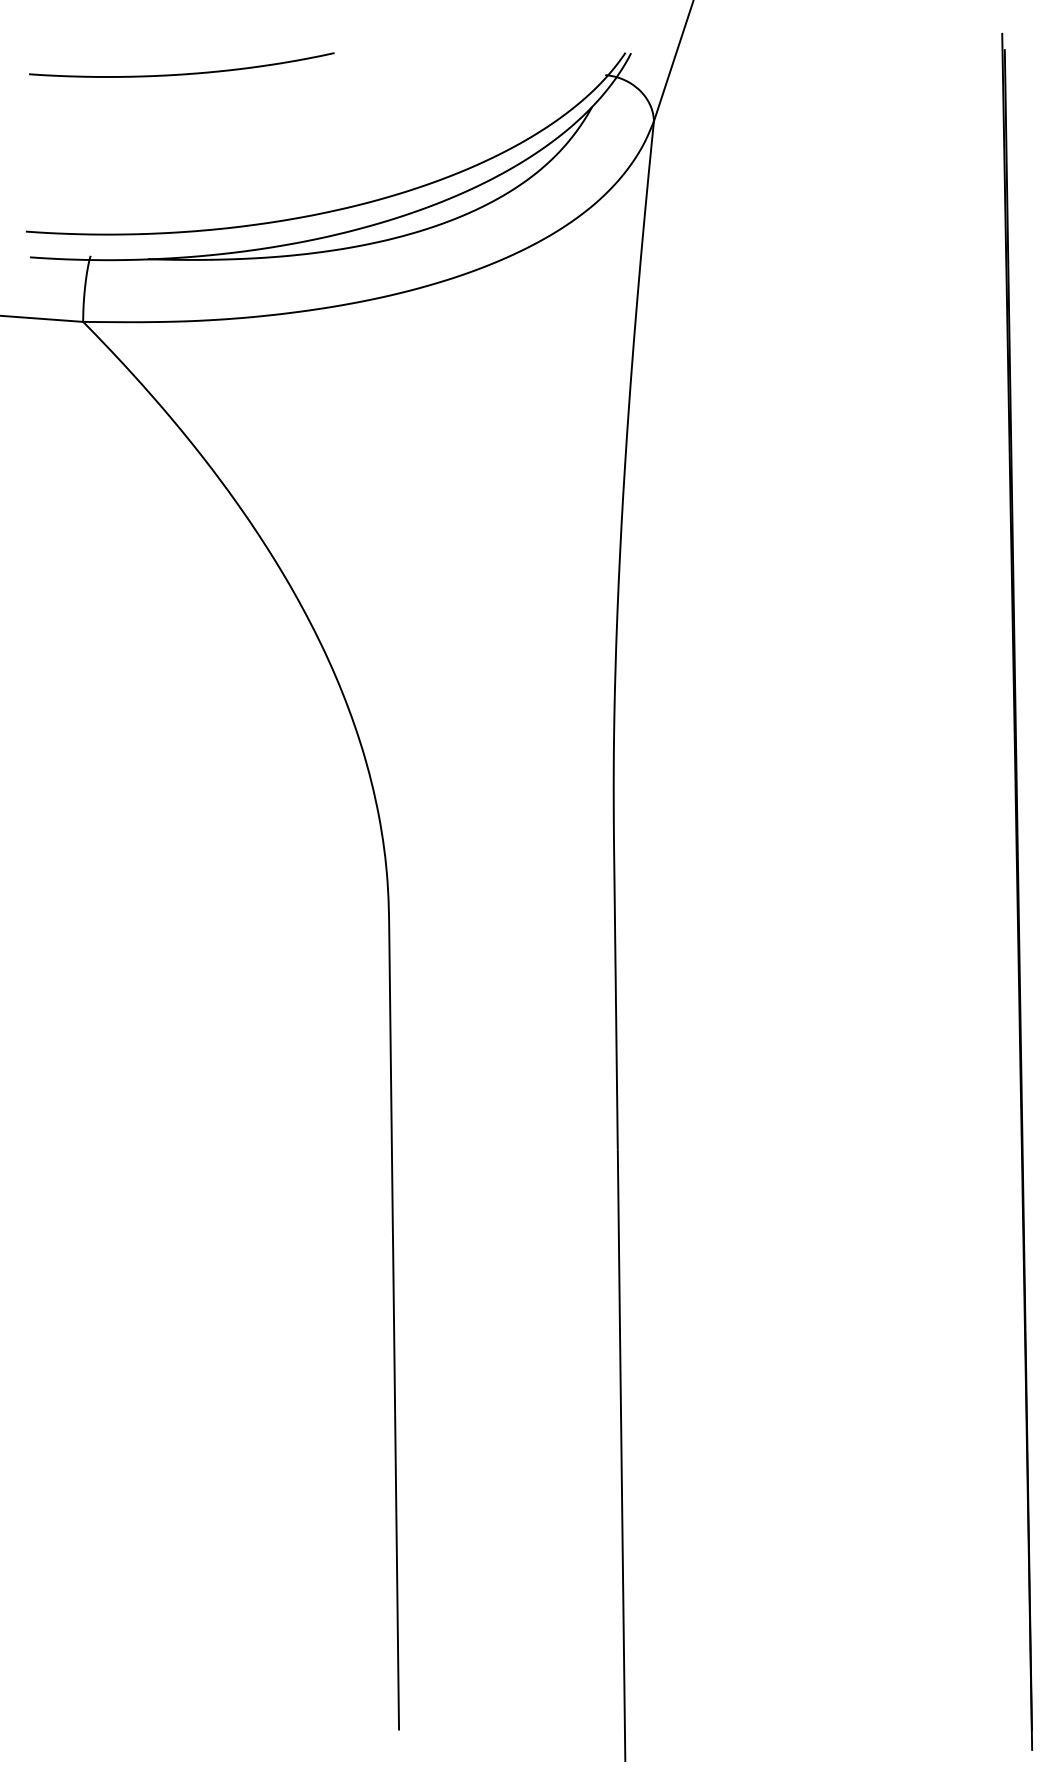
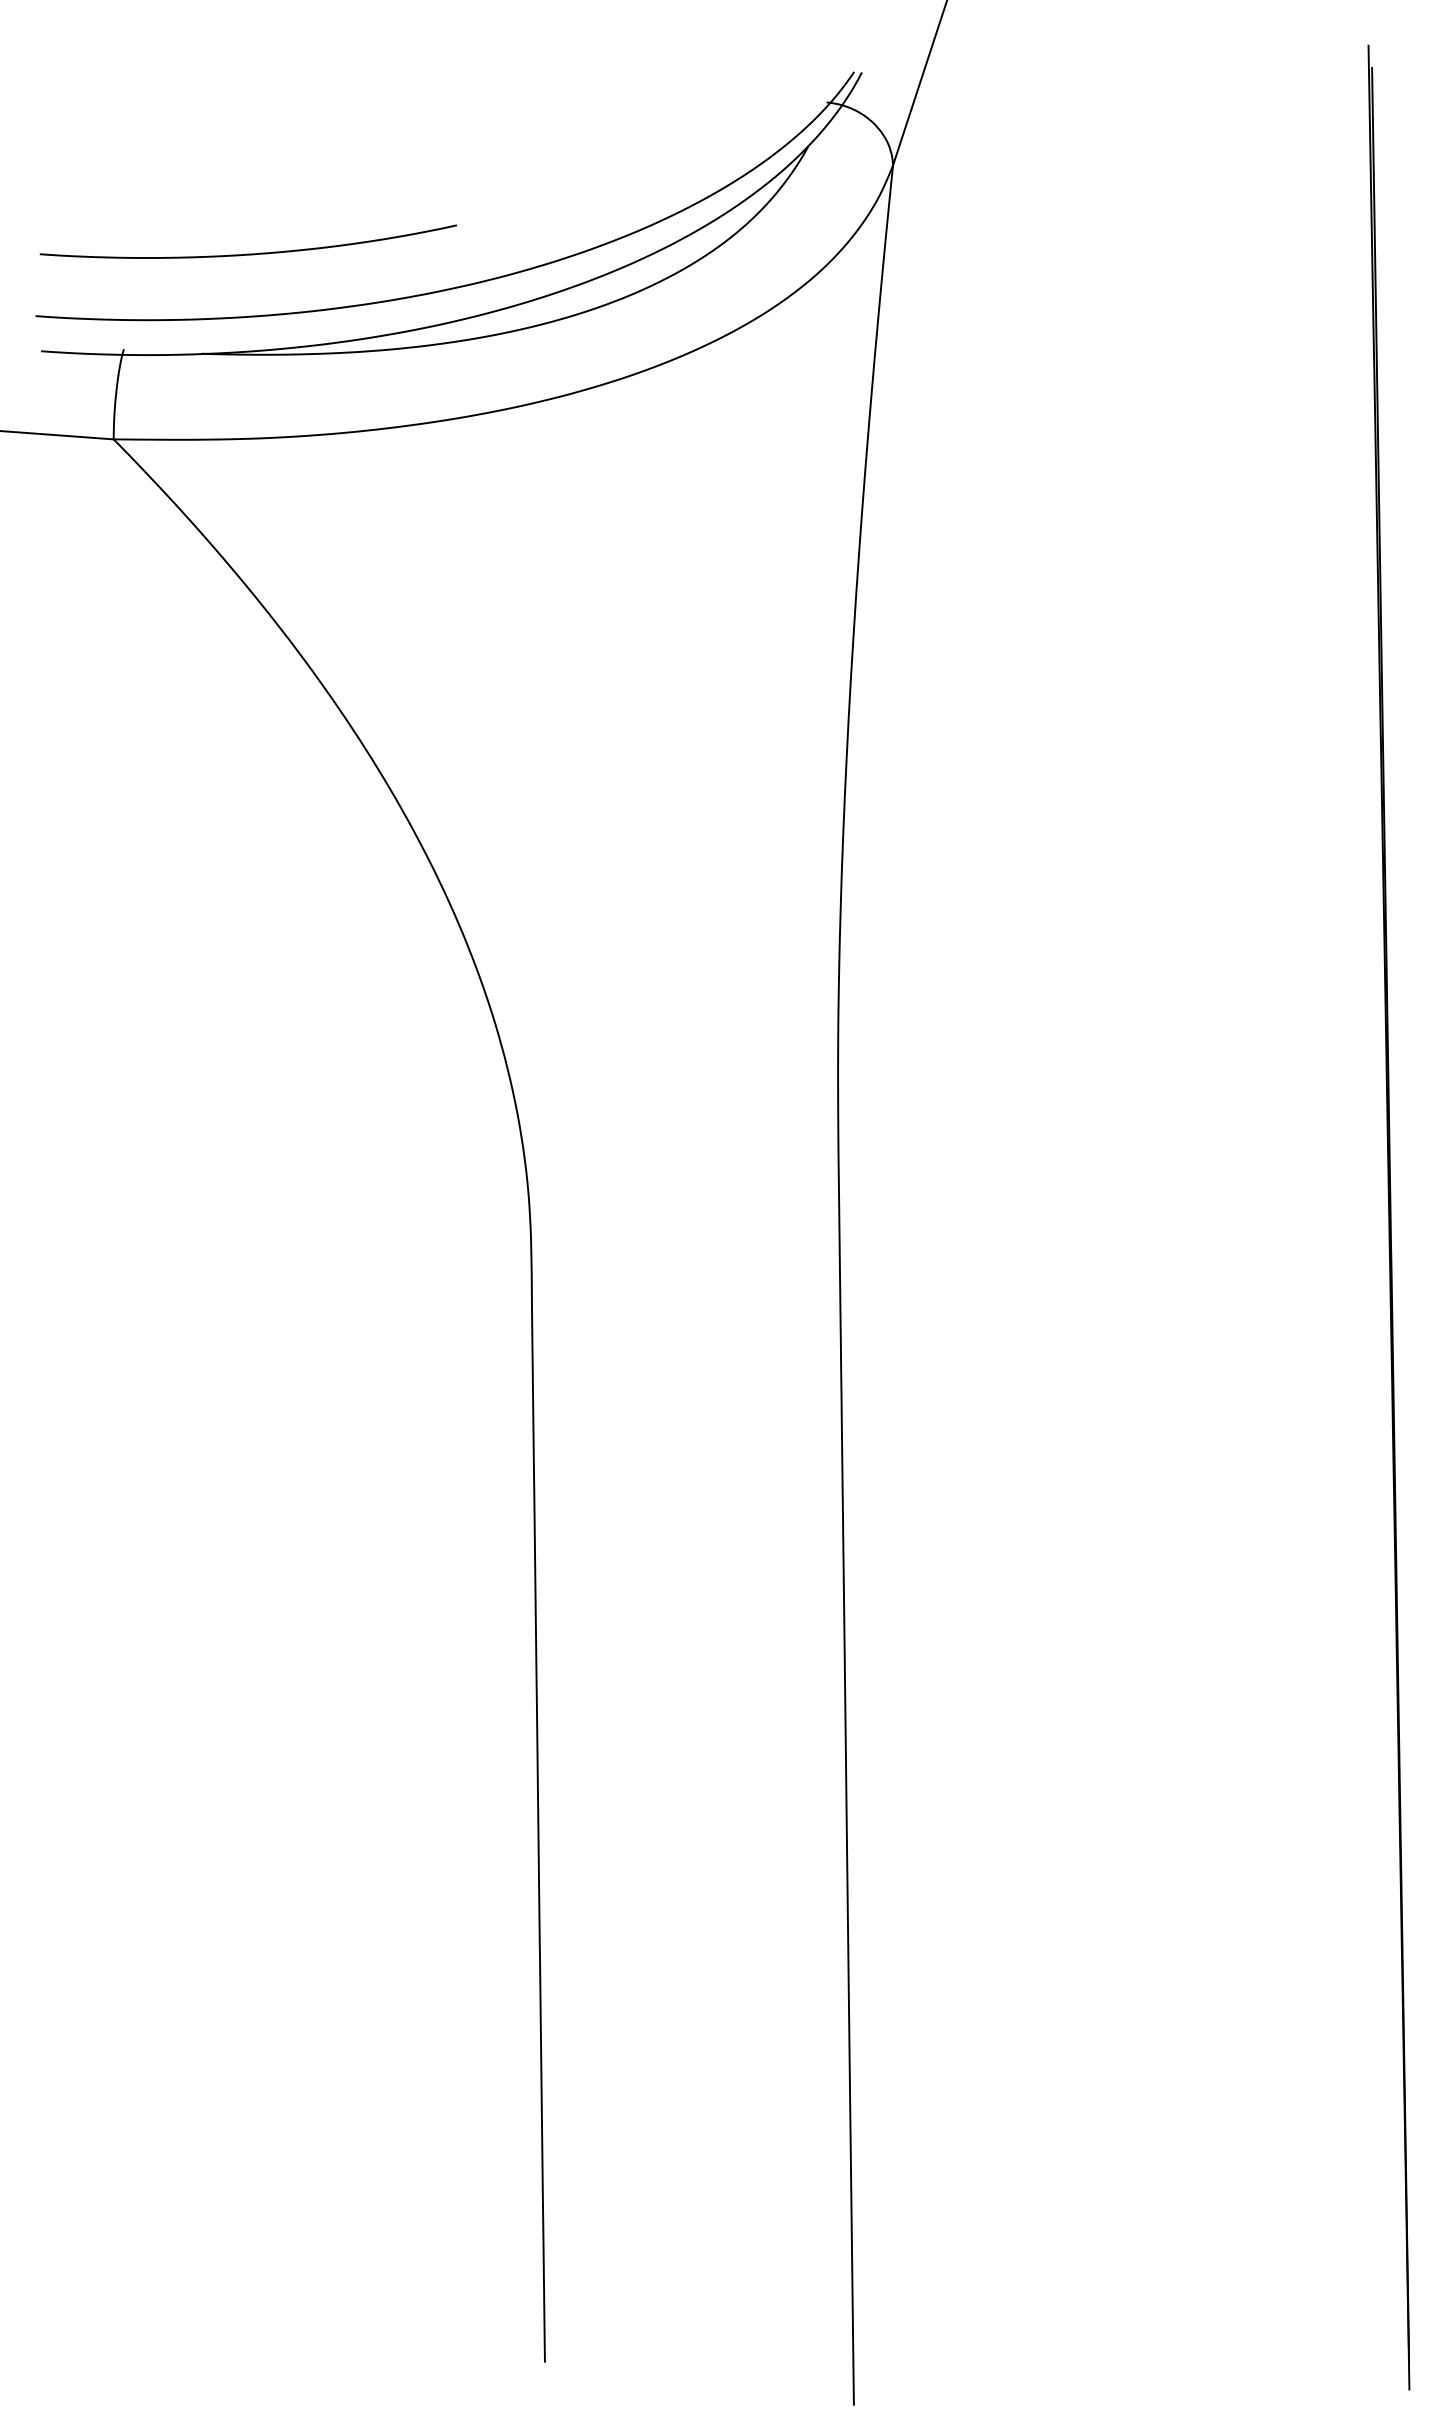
curve: (181, 73) -> (247, 253), moved

